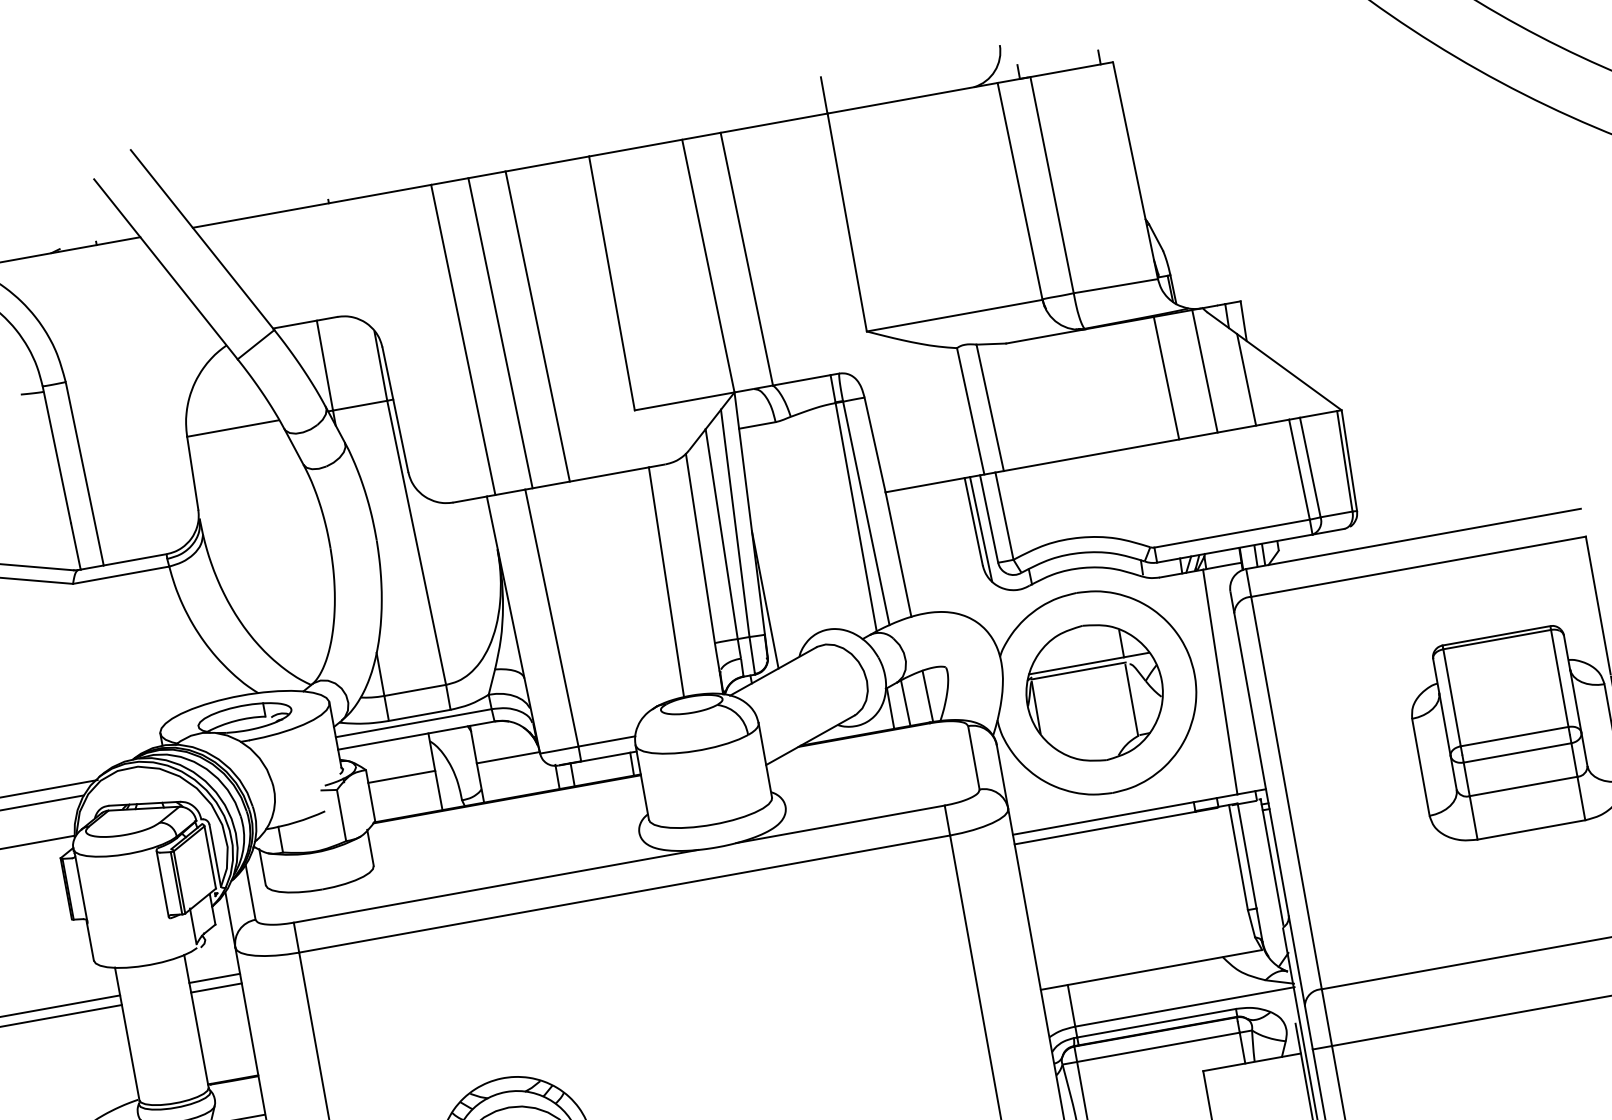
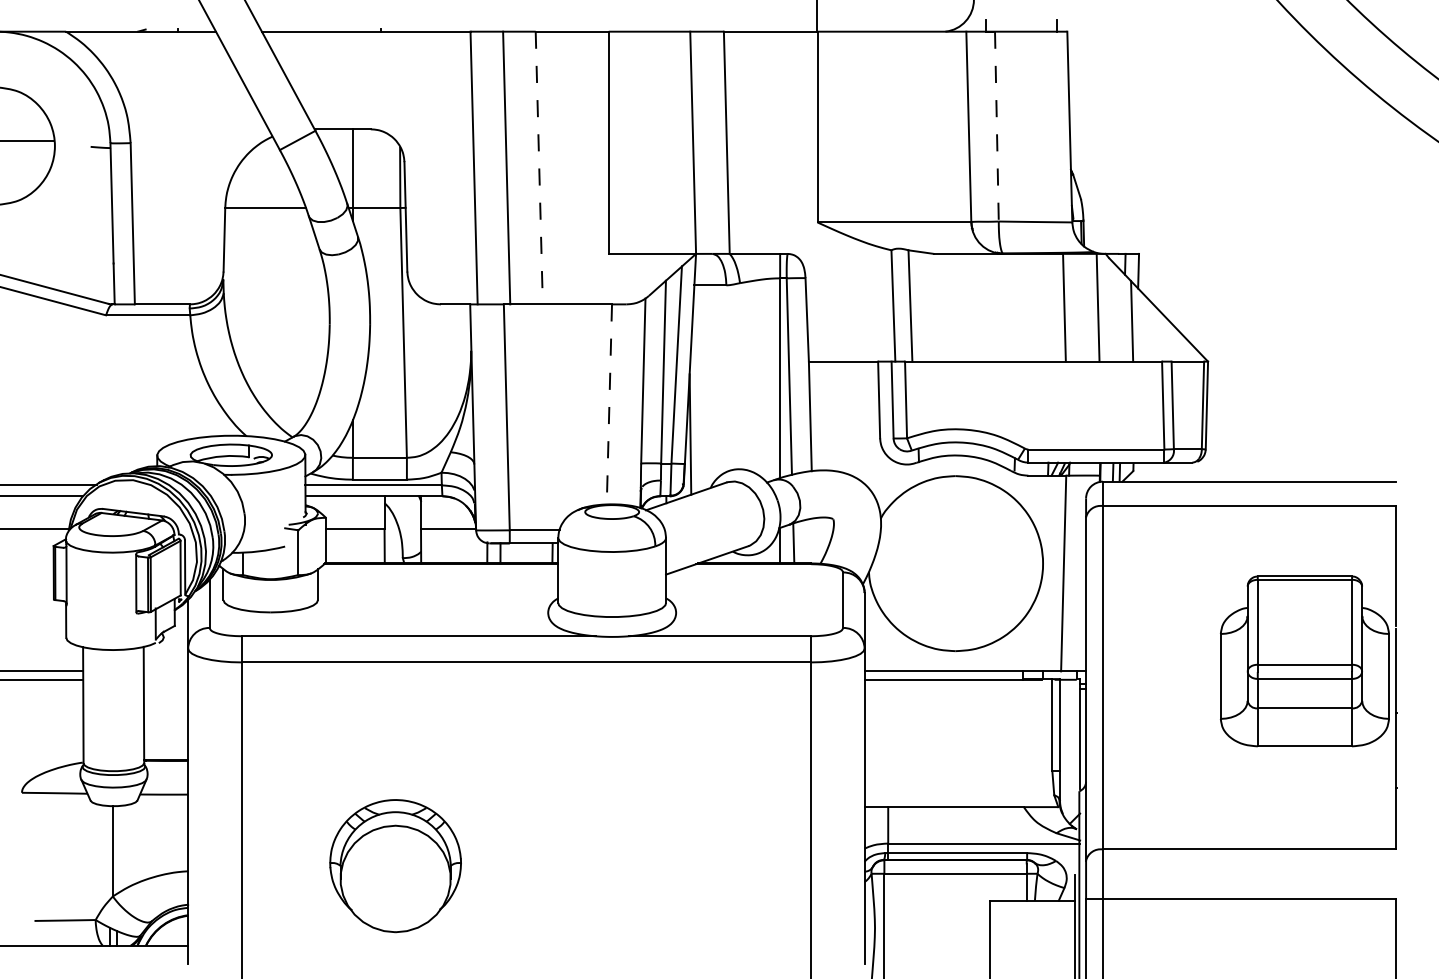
line: (1051, 185) -> (996, 126), solid -> dashed
line: (538, 327) -> (539, 168), solid -> dashed
line: (980, 529) -> (883, 407), removed
line: (666, 582) -> (609, 404), solid -> dashed
part: (1094, 692) -> (955, 563), removed
line: (927, 695) -> (813, 540), removed
line: (214, 978) -> (165, 671), removed
line: (215, 987) -> (165, 679), removed

